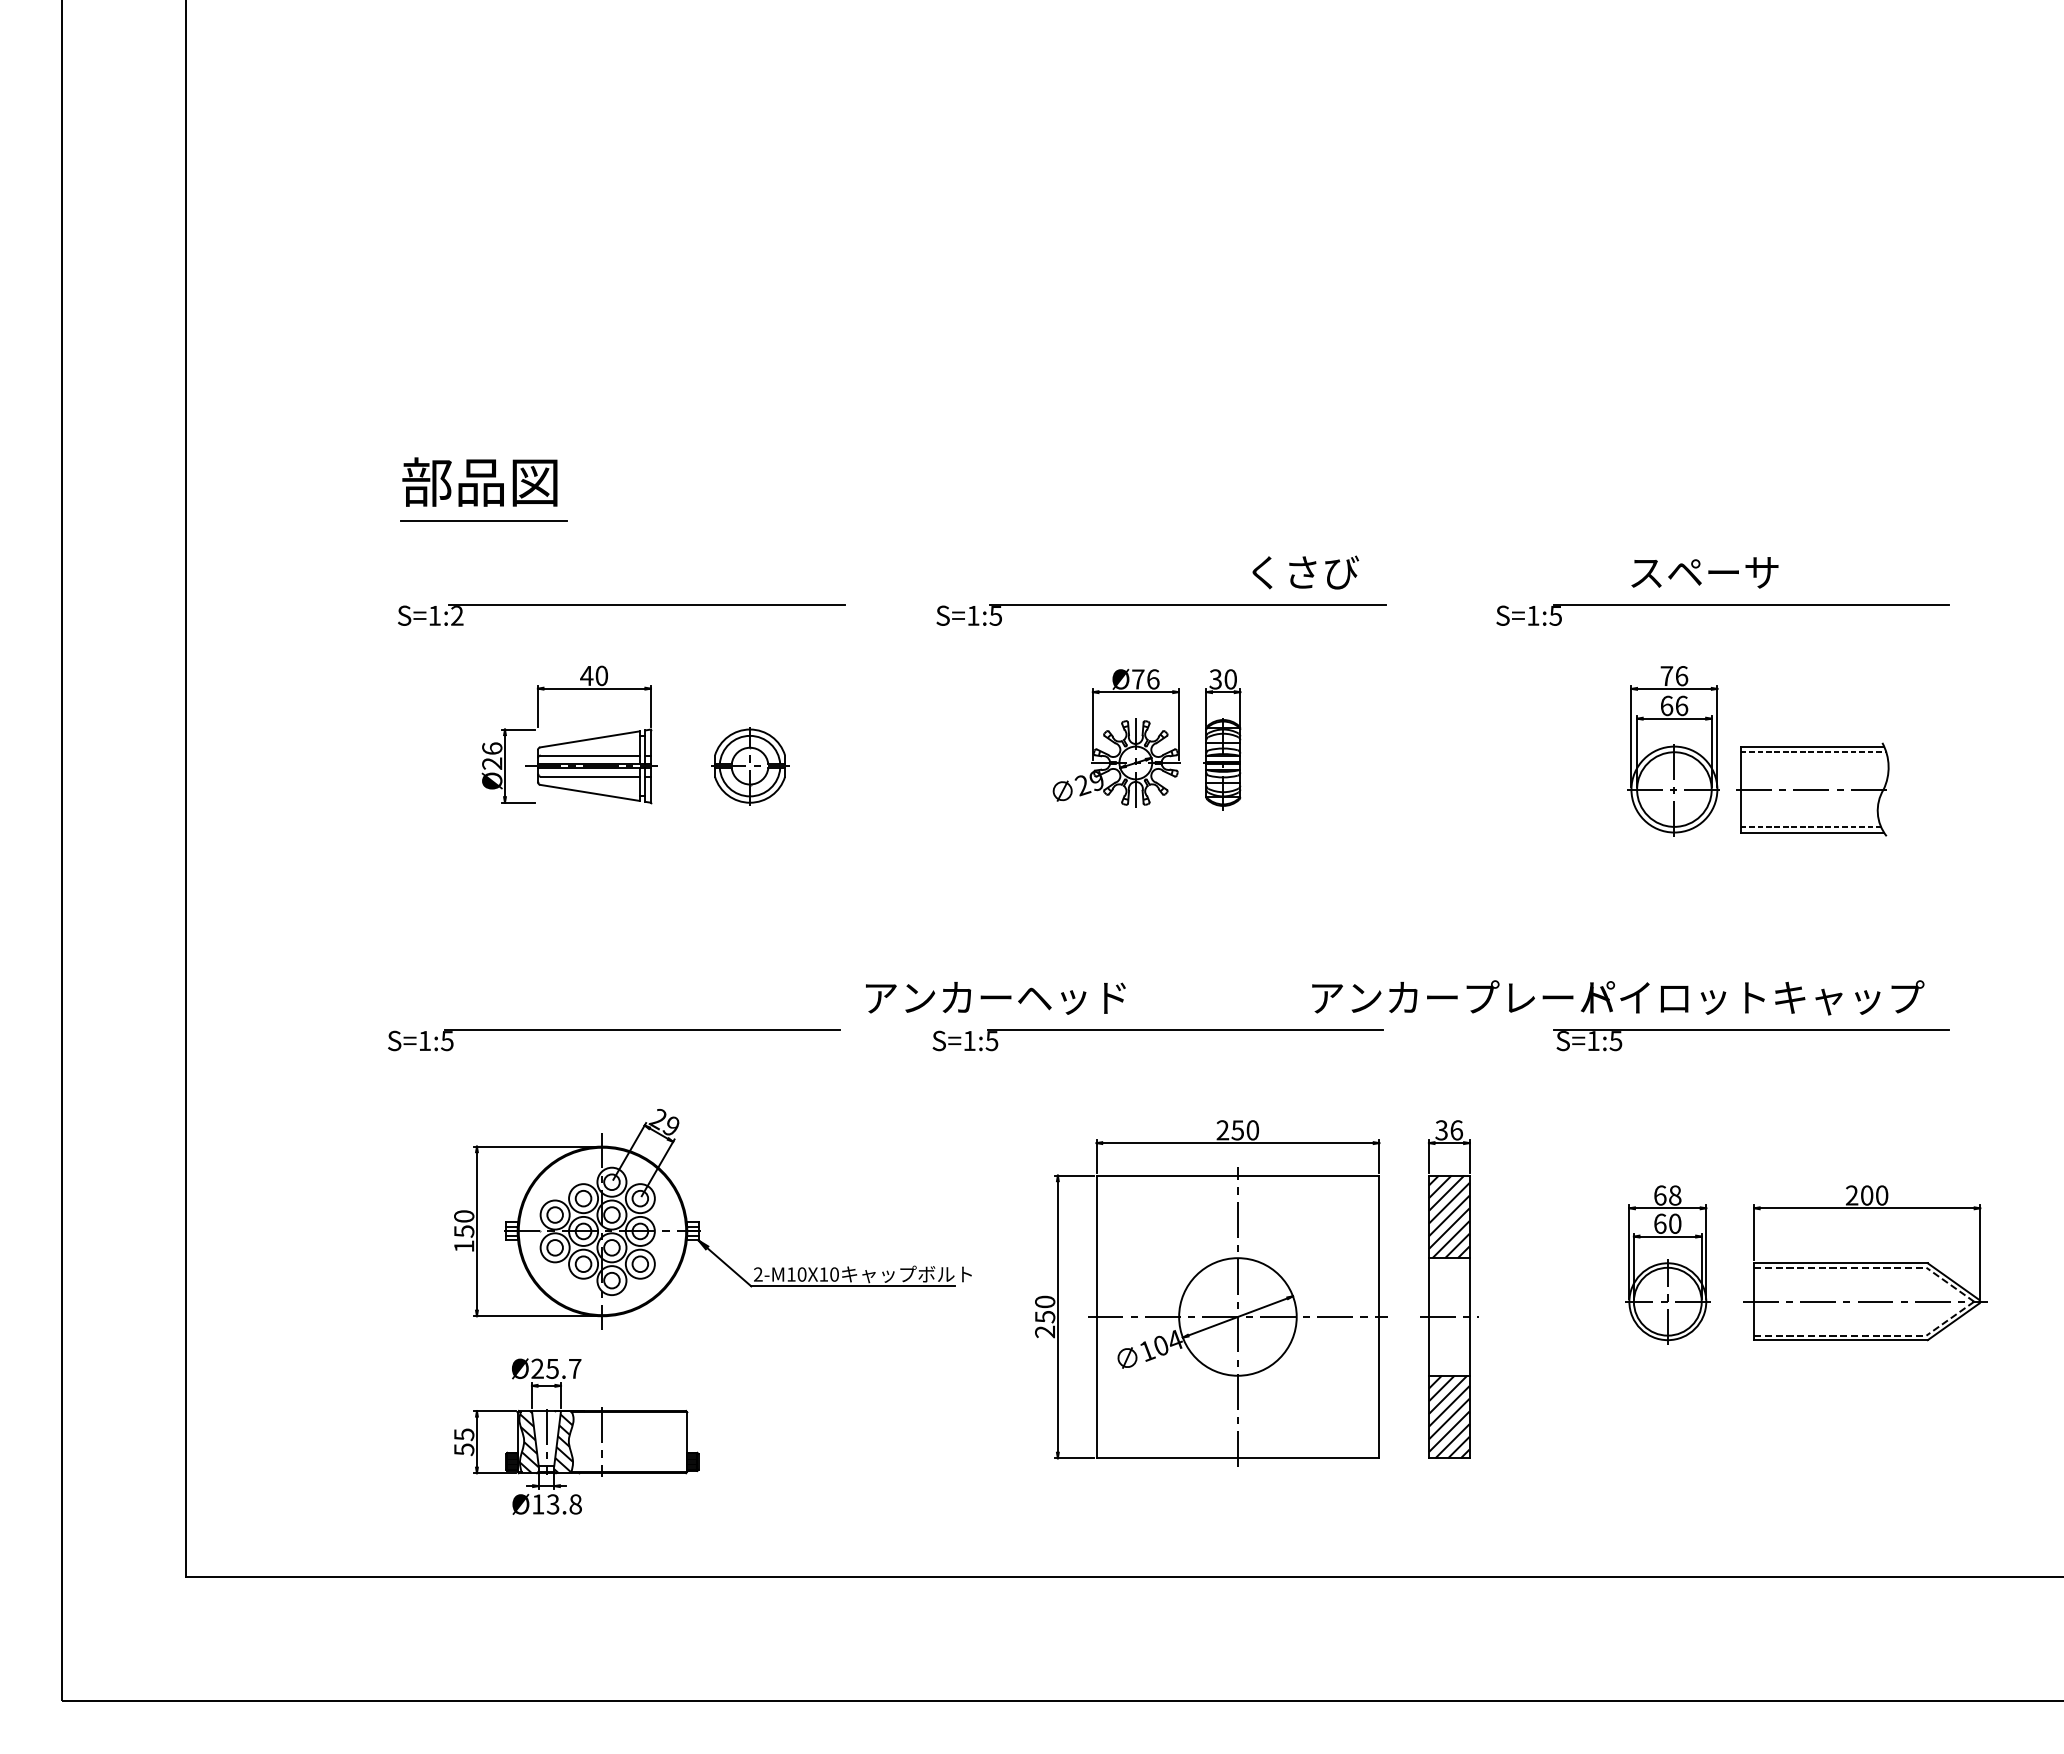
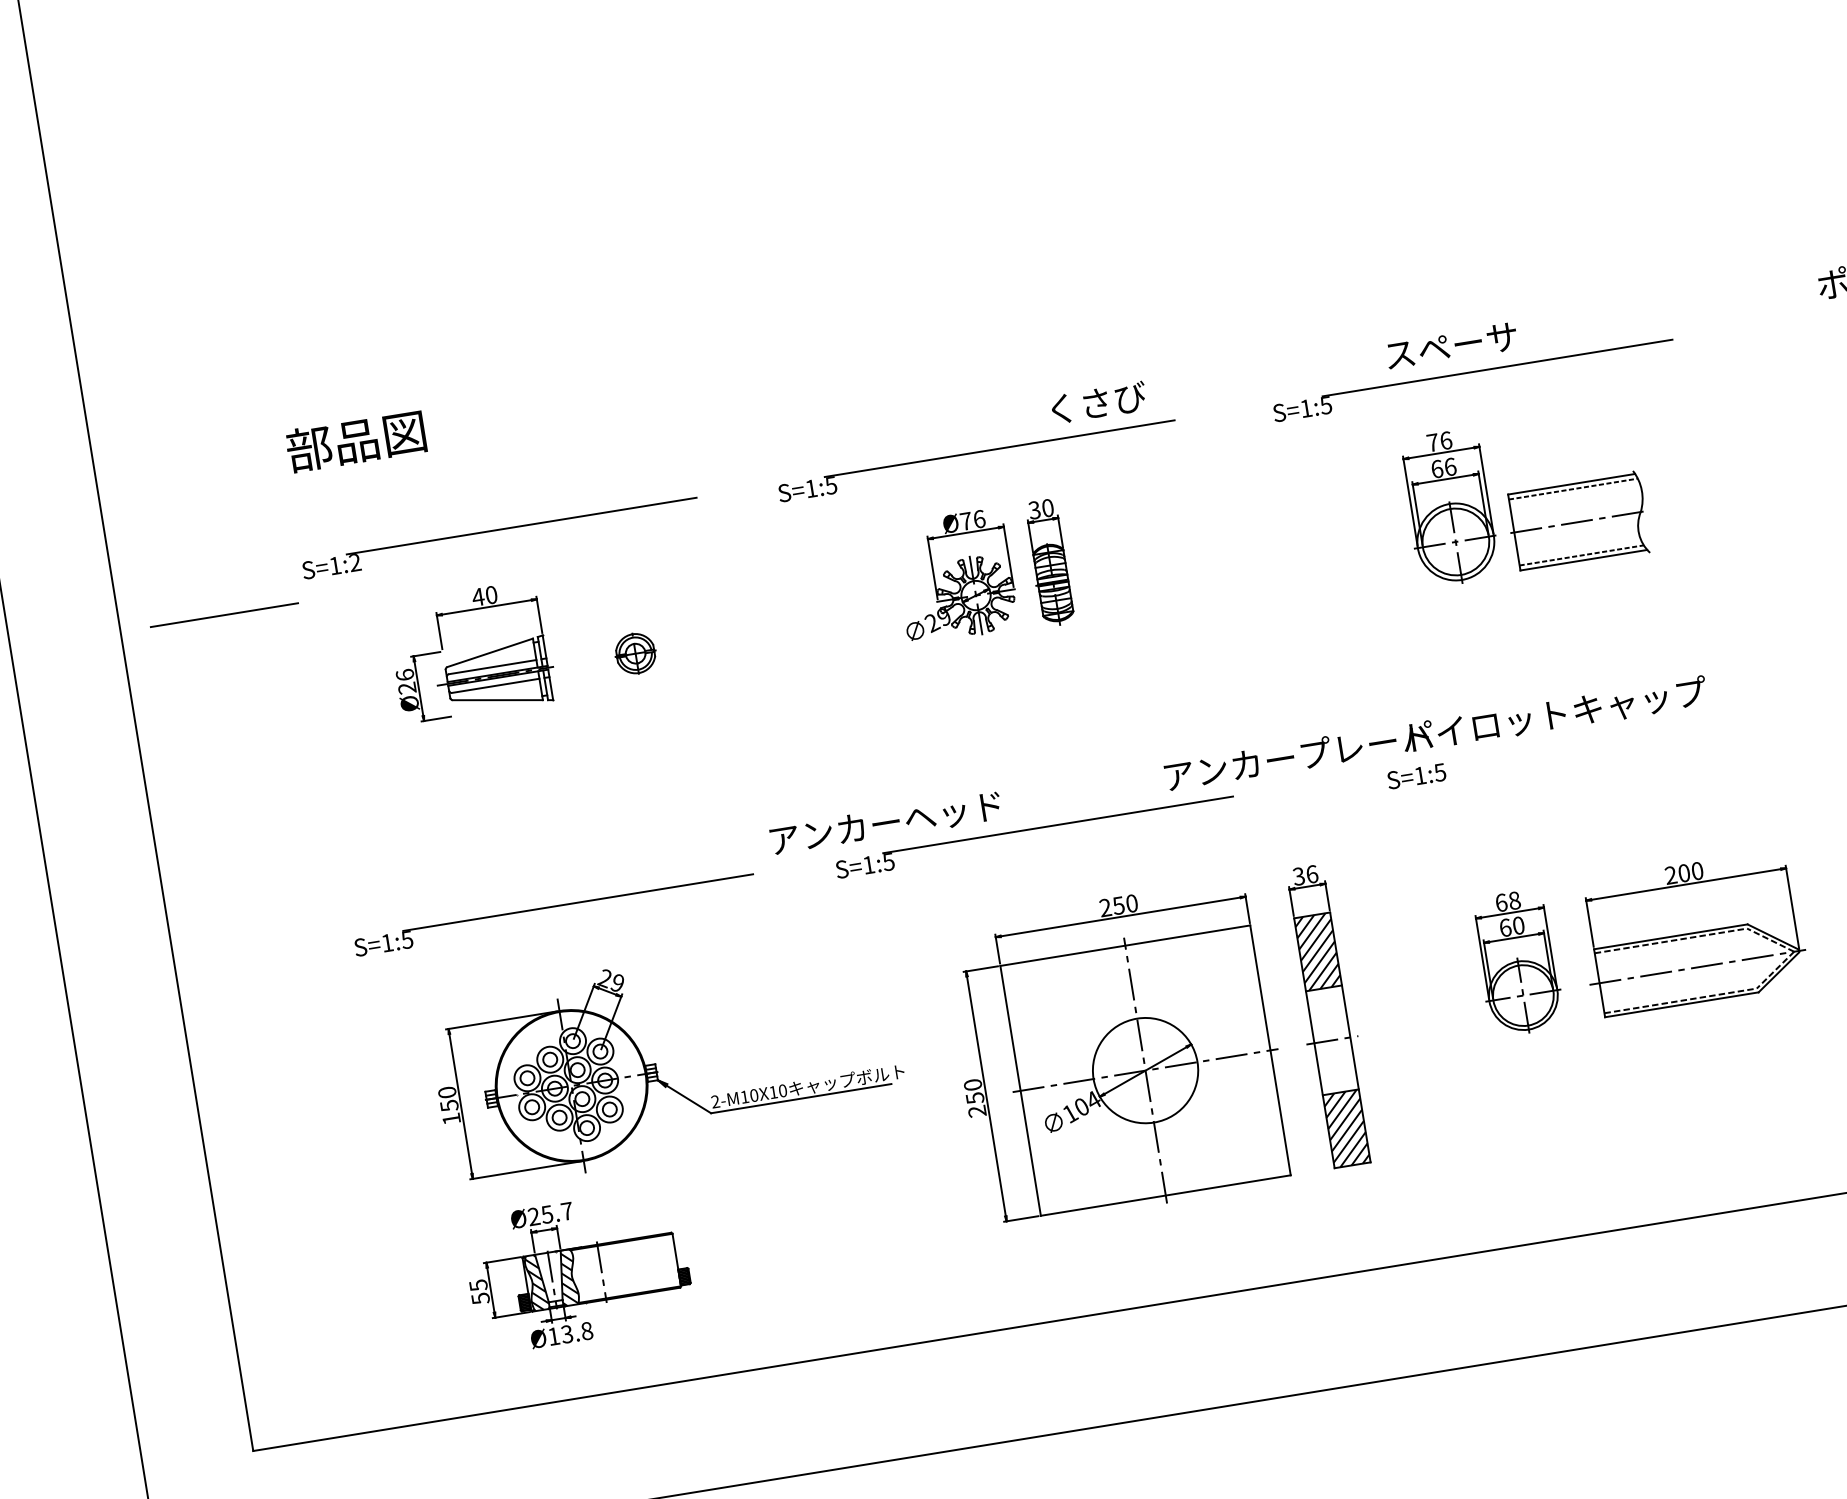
line: (483, 520) -> (224, 614), moved
part: (750, 766) -> (635, 653), size x0.6
line: (1751, 1030) -> (1558, 743), removed

